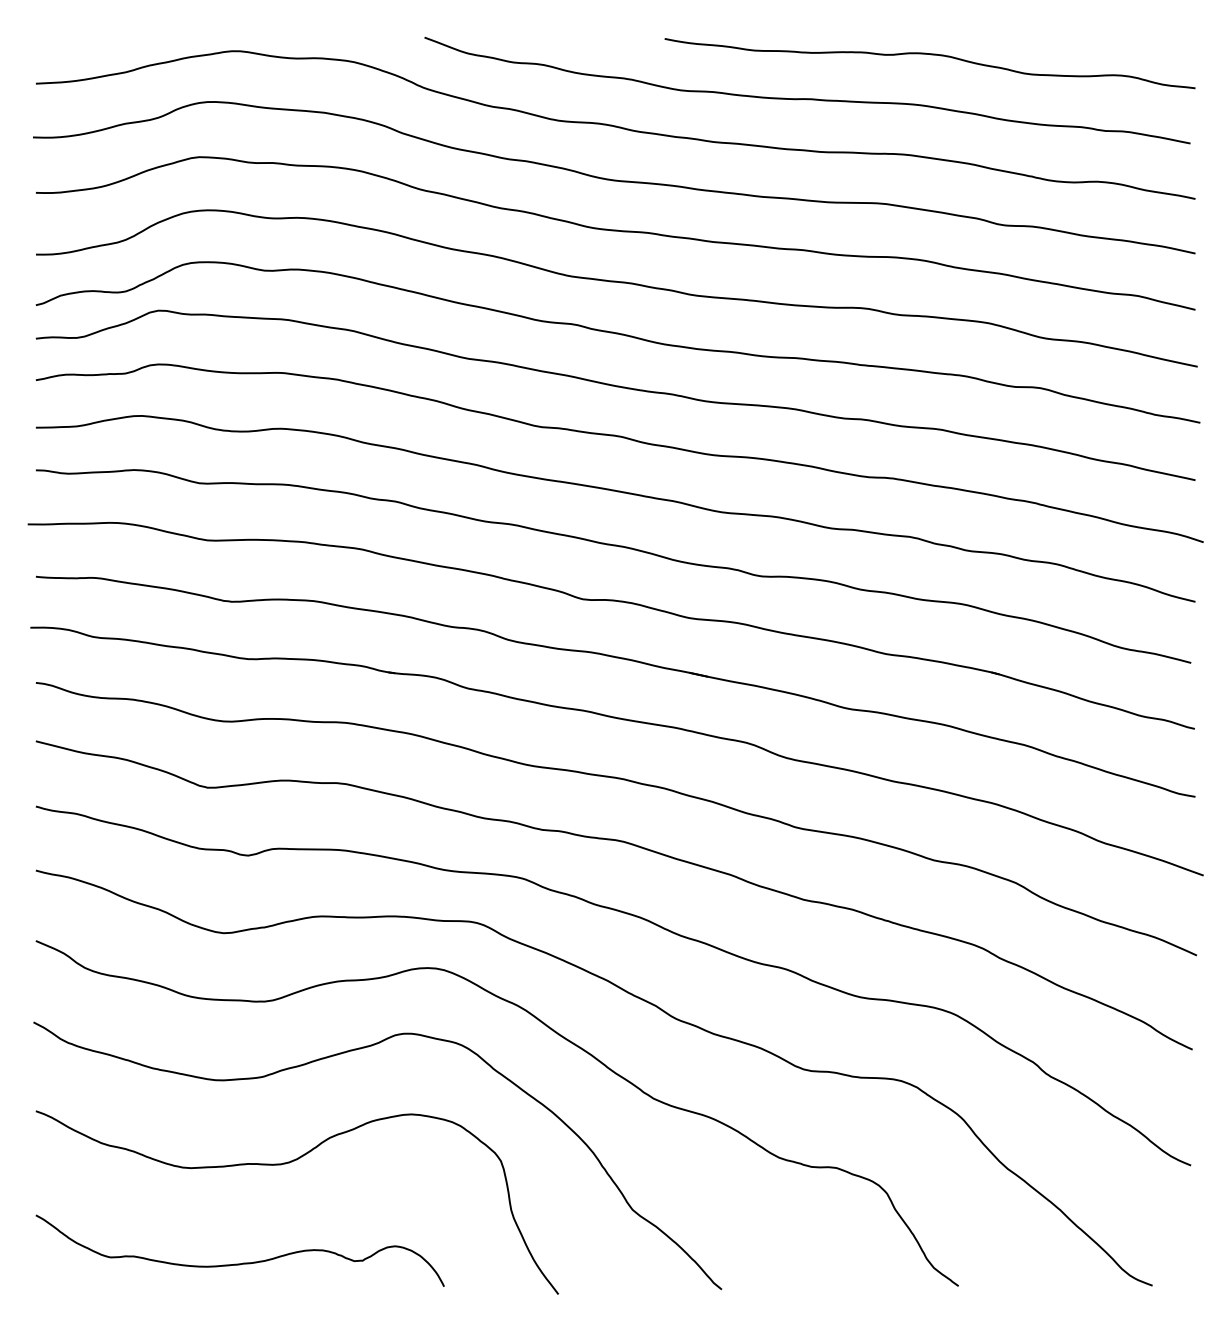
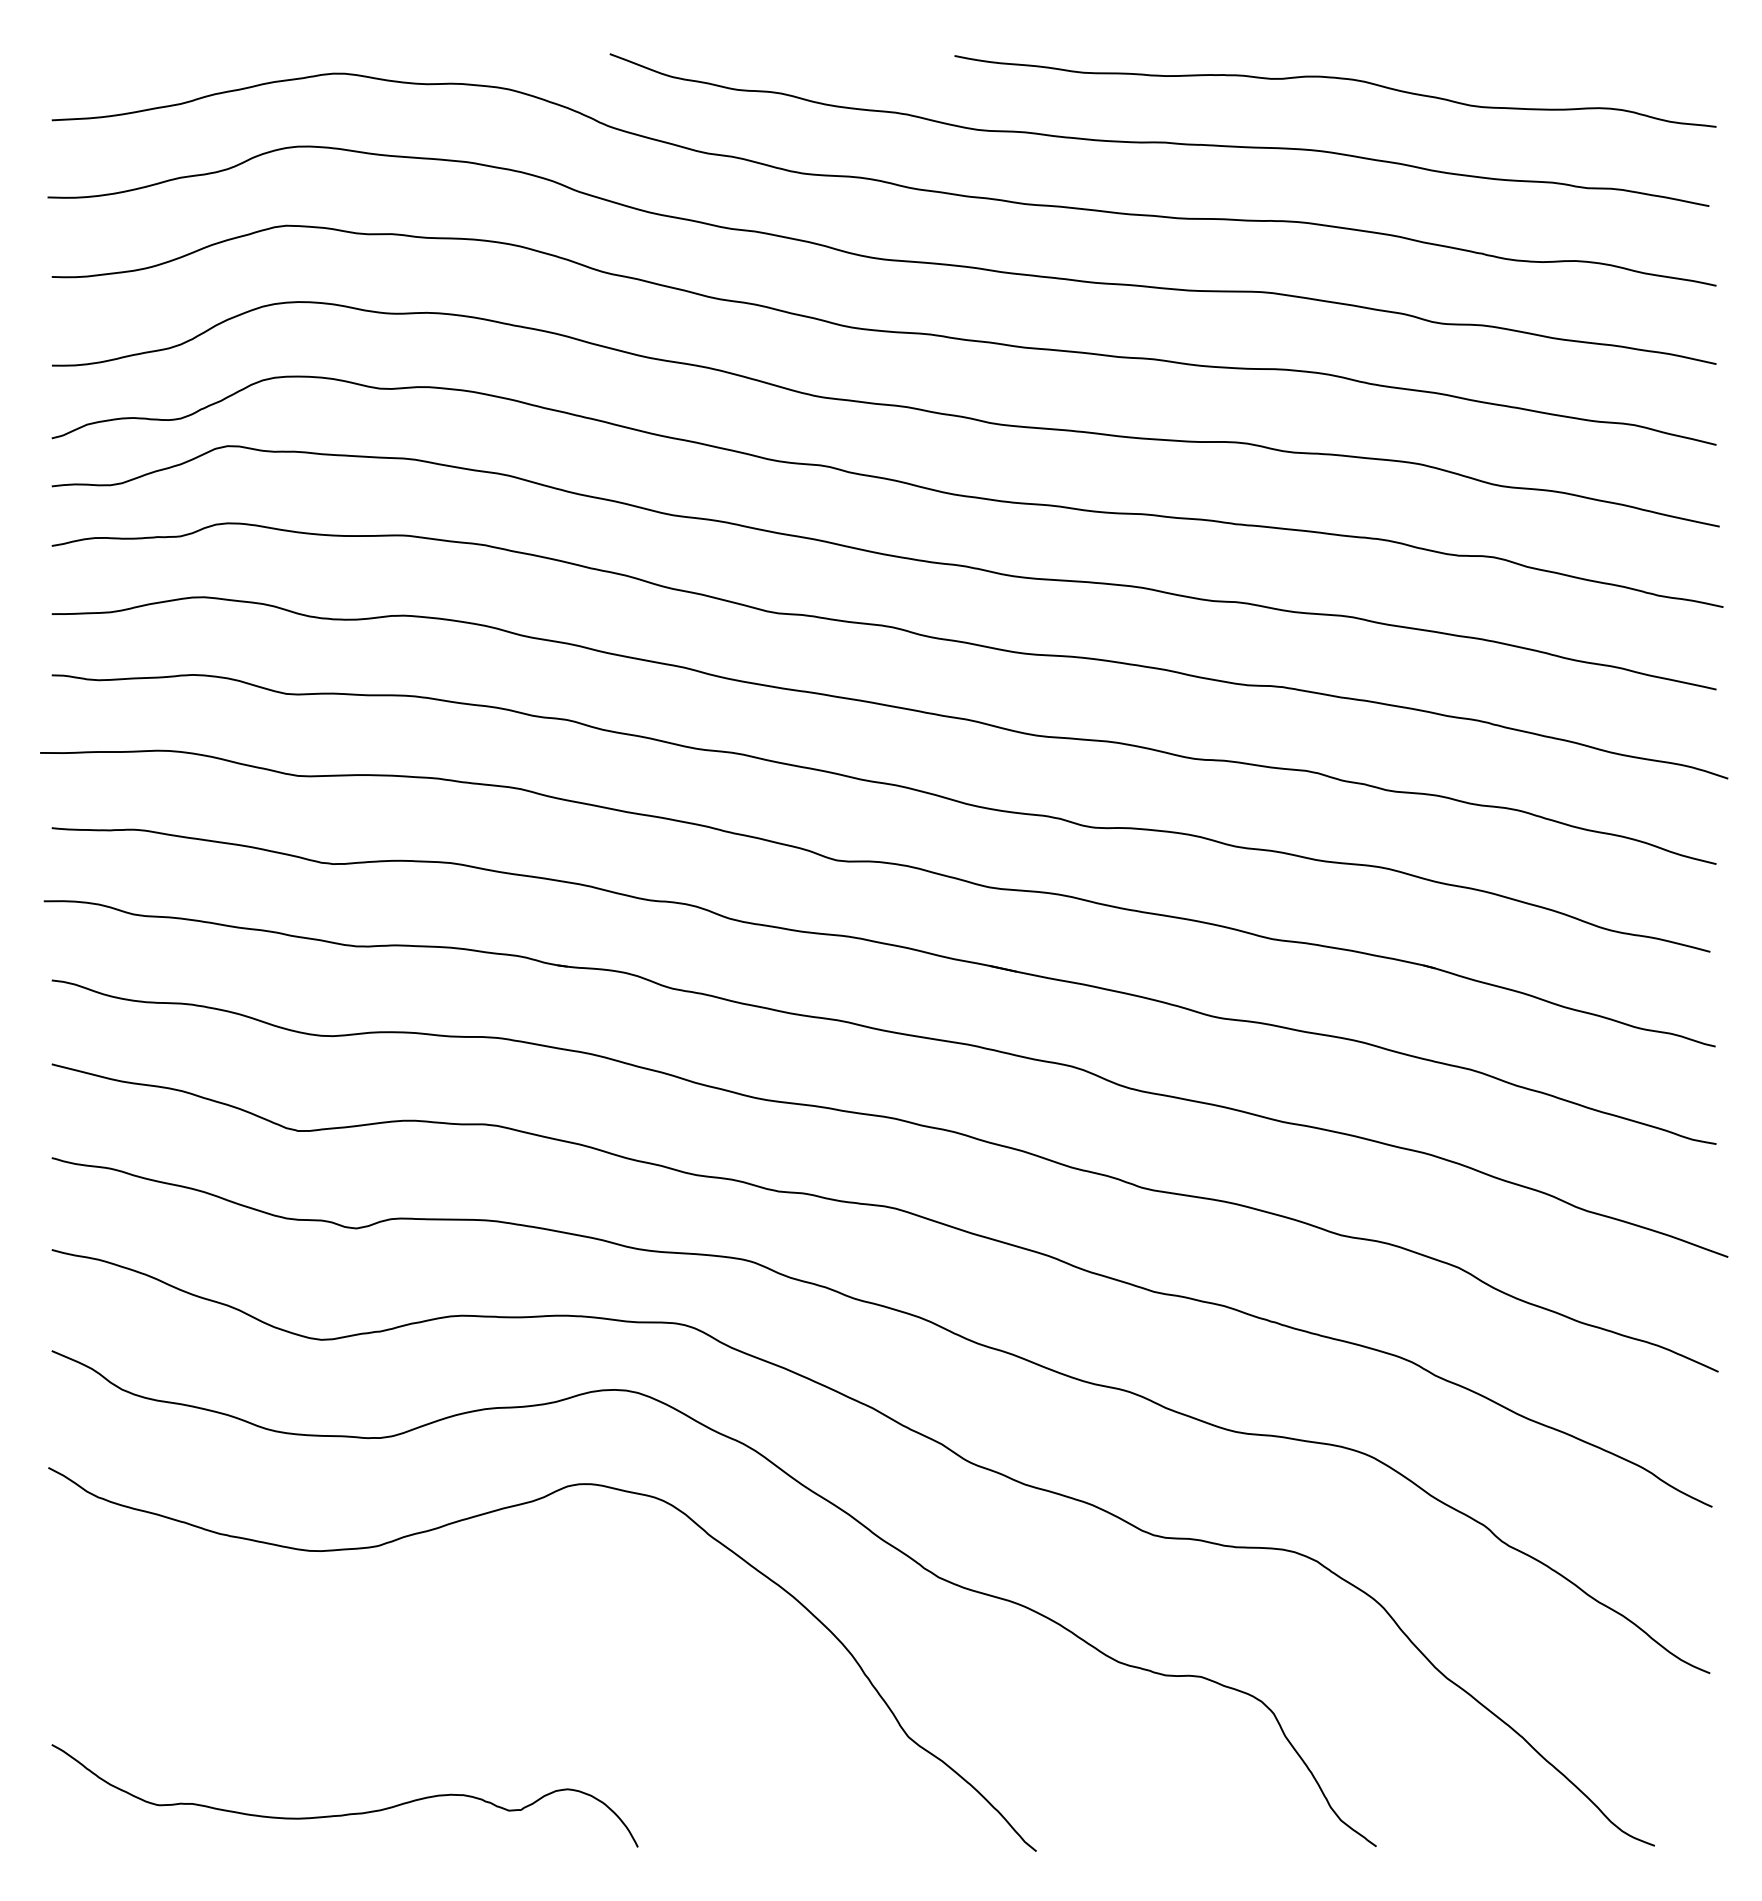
curve: (285, 1164) -> (410, 1671), removed

